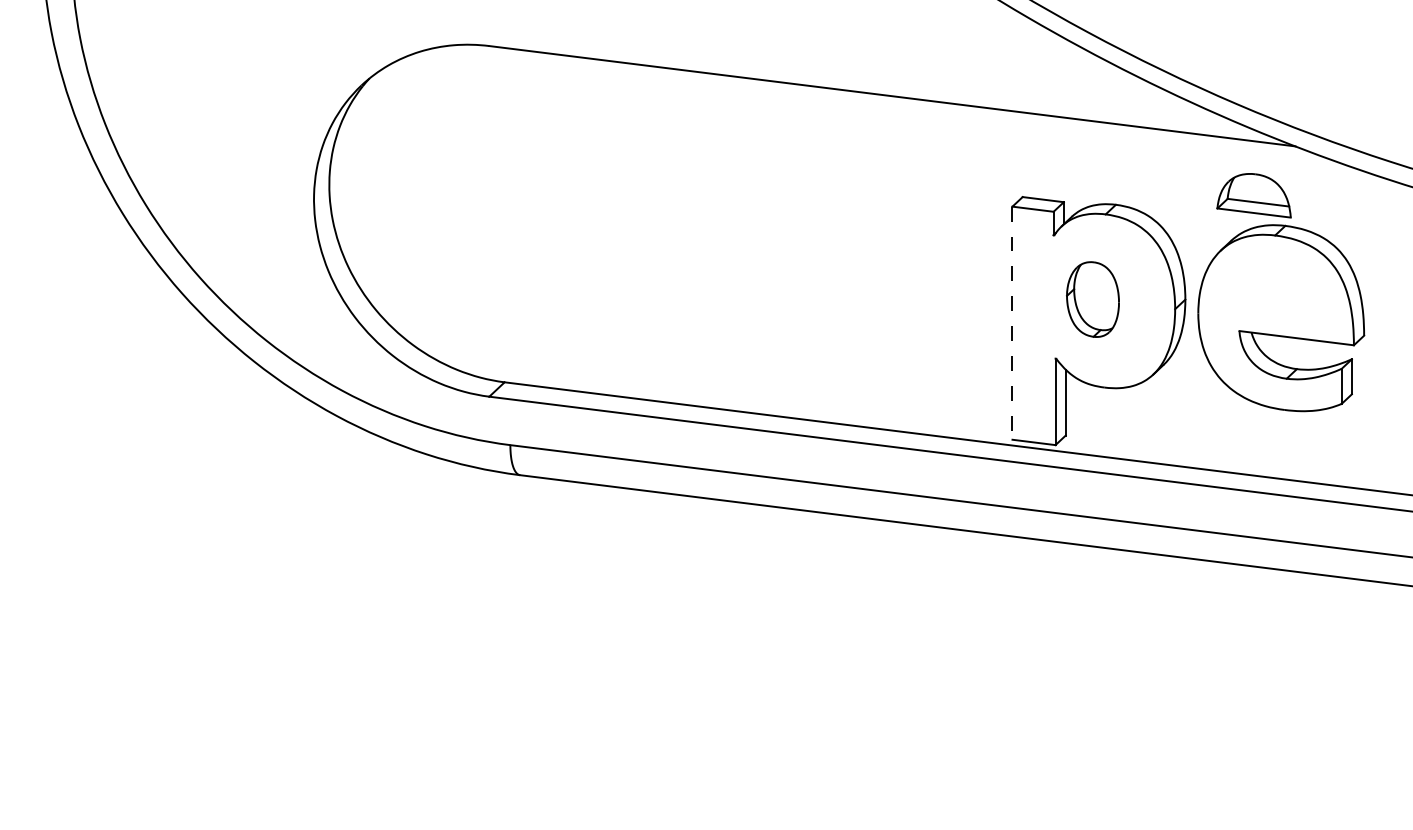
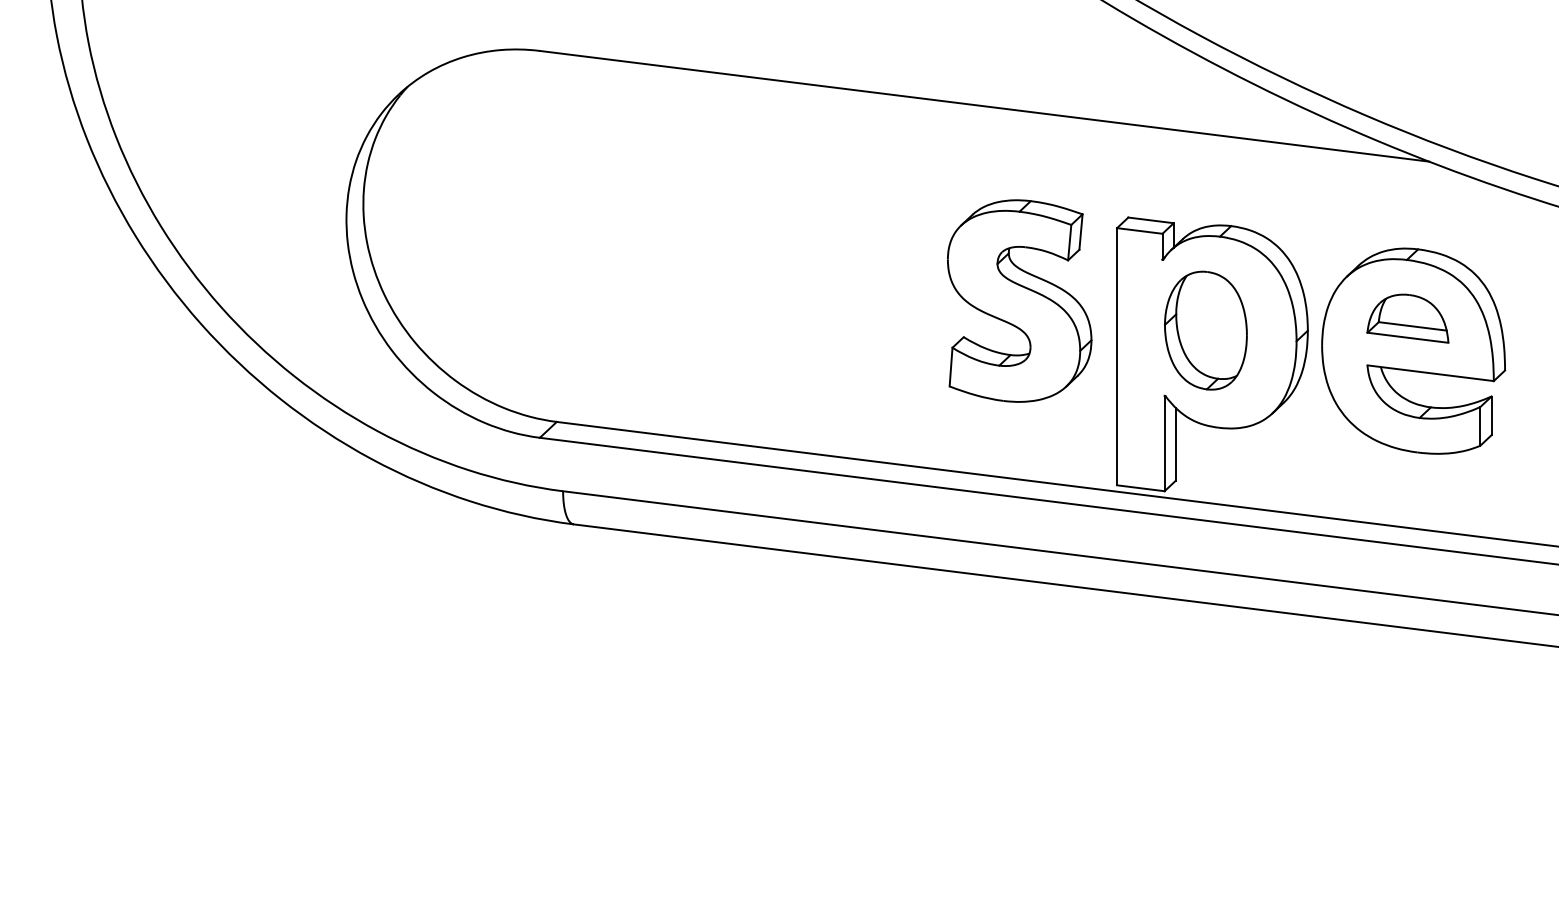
part: (1253, 195) -> (1407, 318), moved
part: (924, 272) -> (1020, 300), added
part: (1092, 299) -> (1205, 330), size x1.43
line: (1012, 323) -> (1117, 357), dashed -> solid

